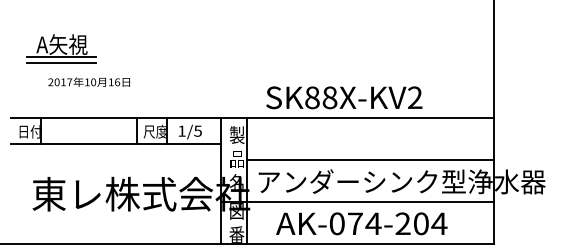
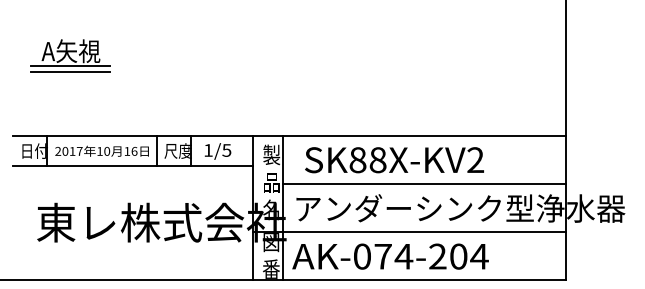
text: (88, 81) -> (101, 150), moved
text: (344, 98) -> (394, 160), moved
text: (361, 223) -> (390, 256), moved

